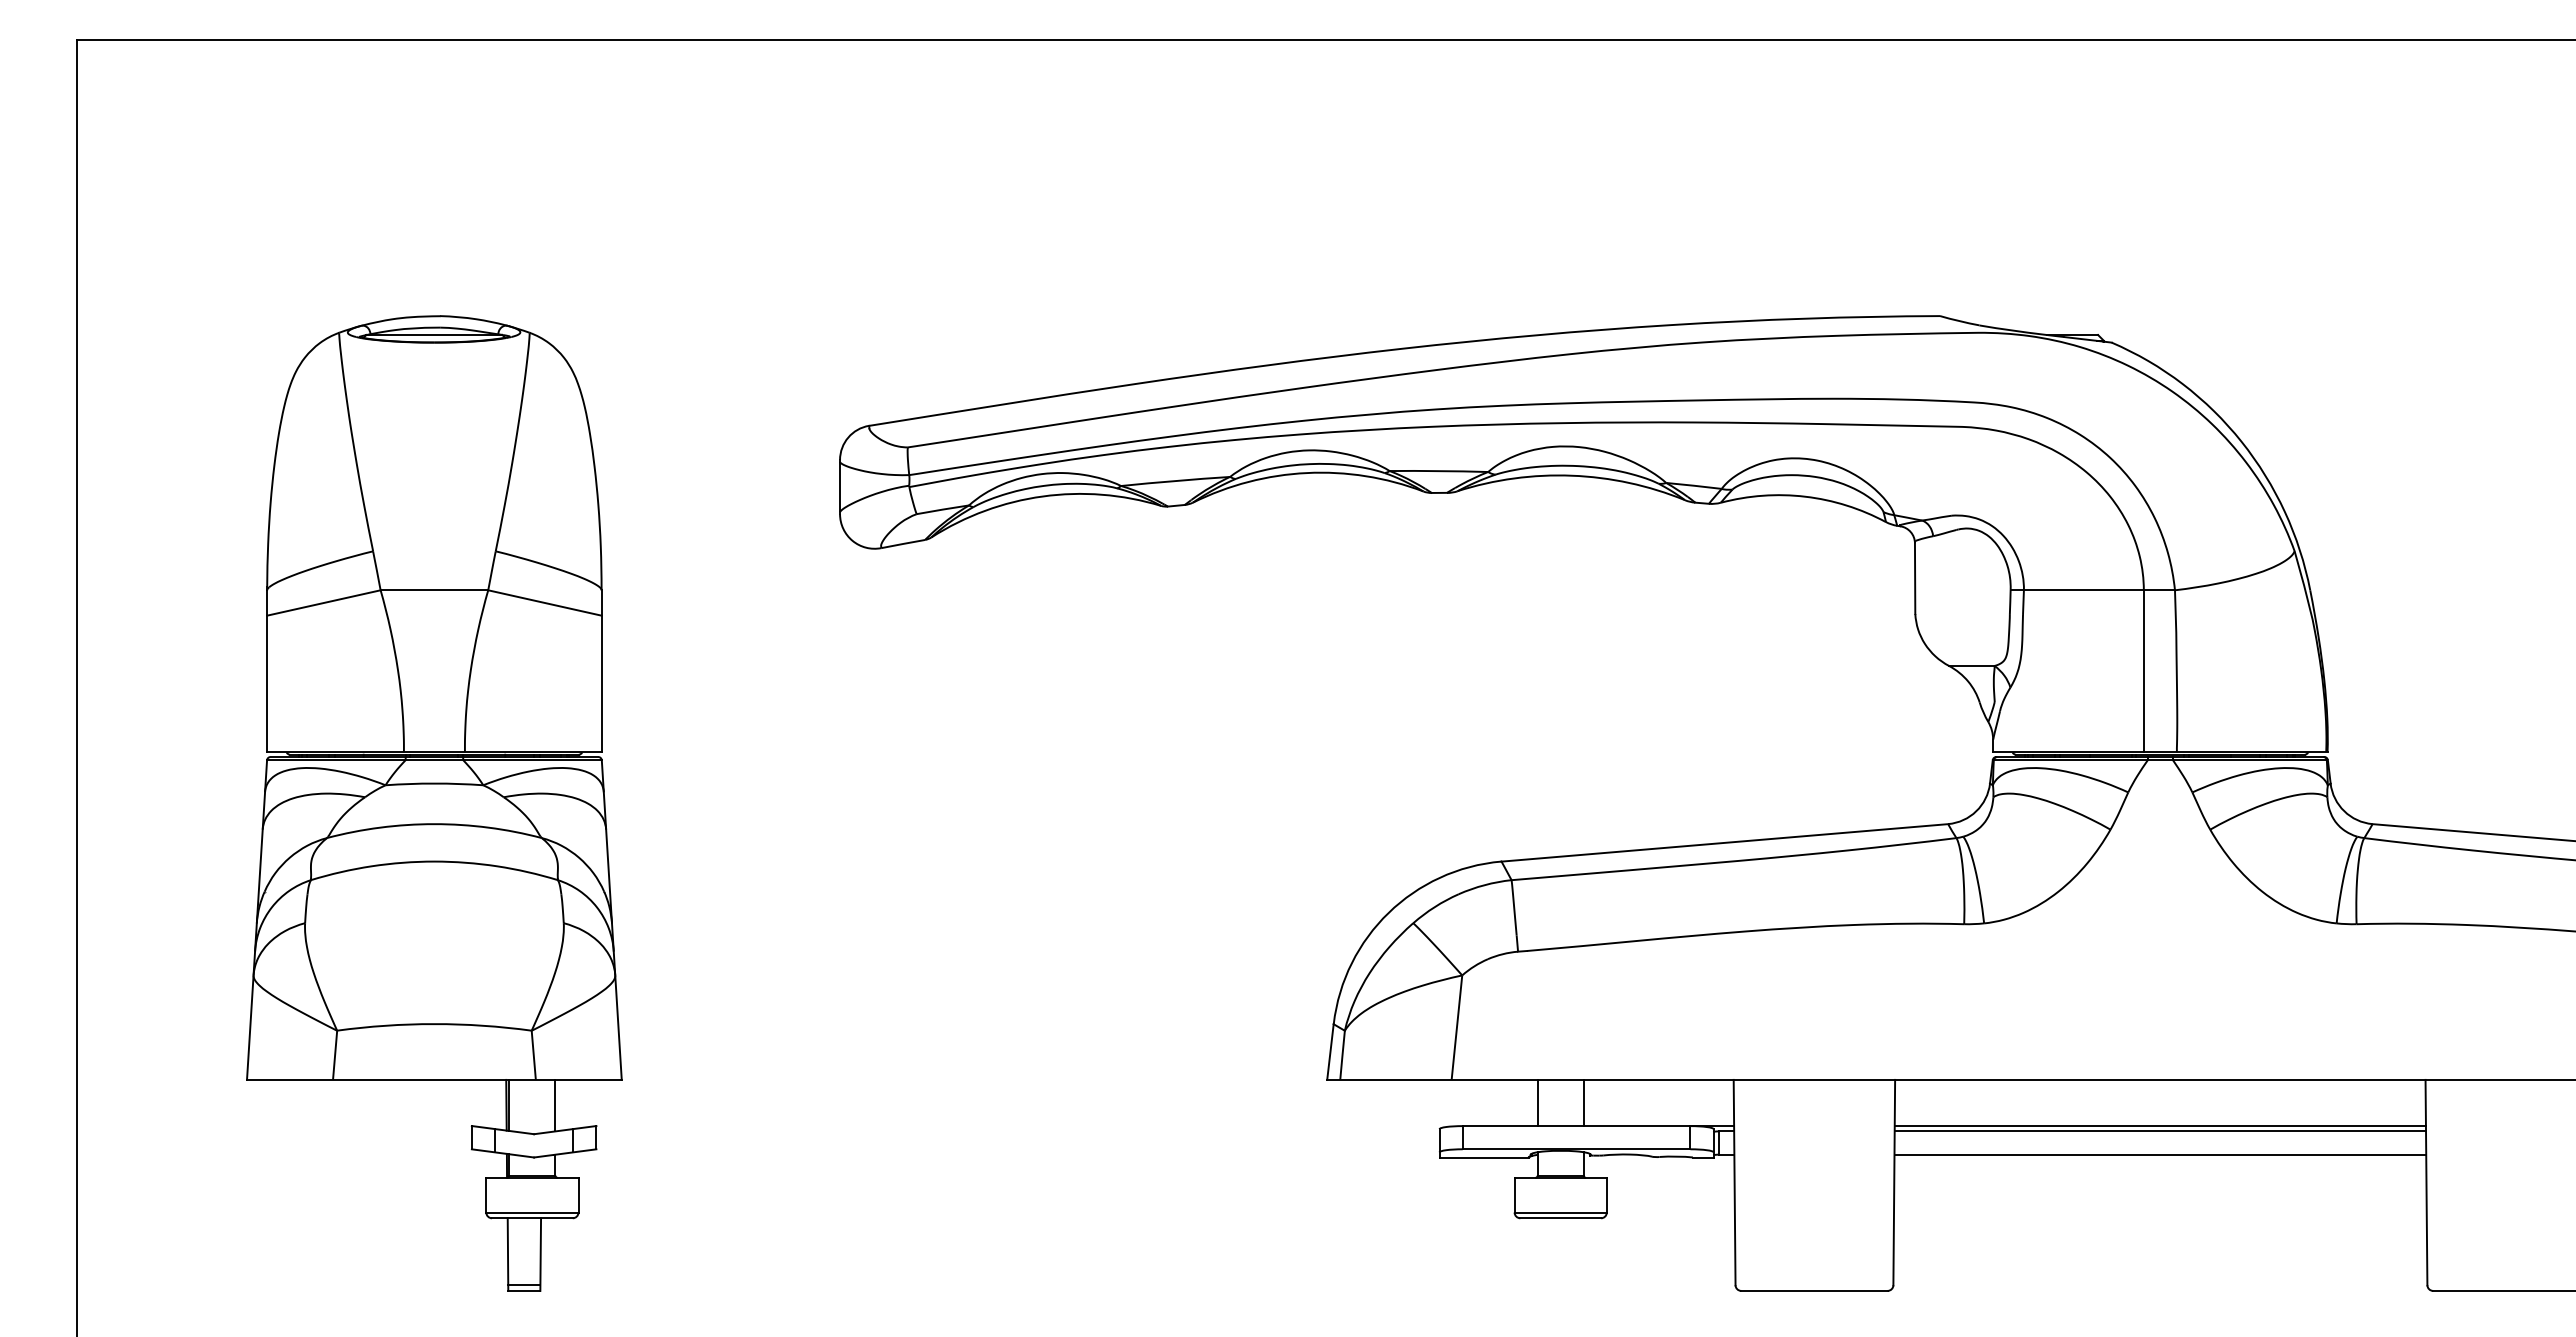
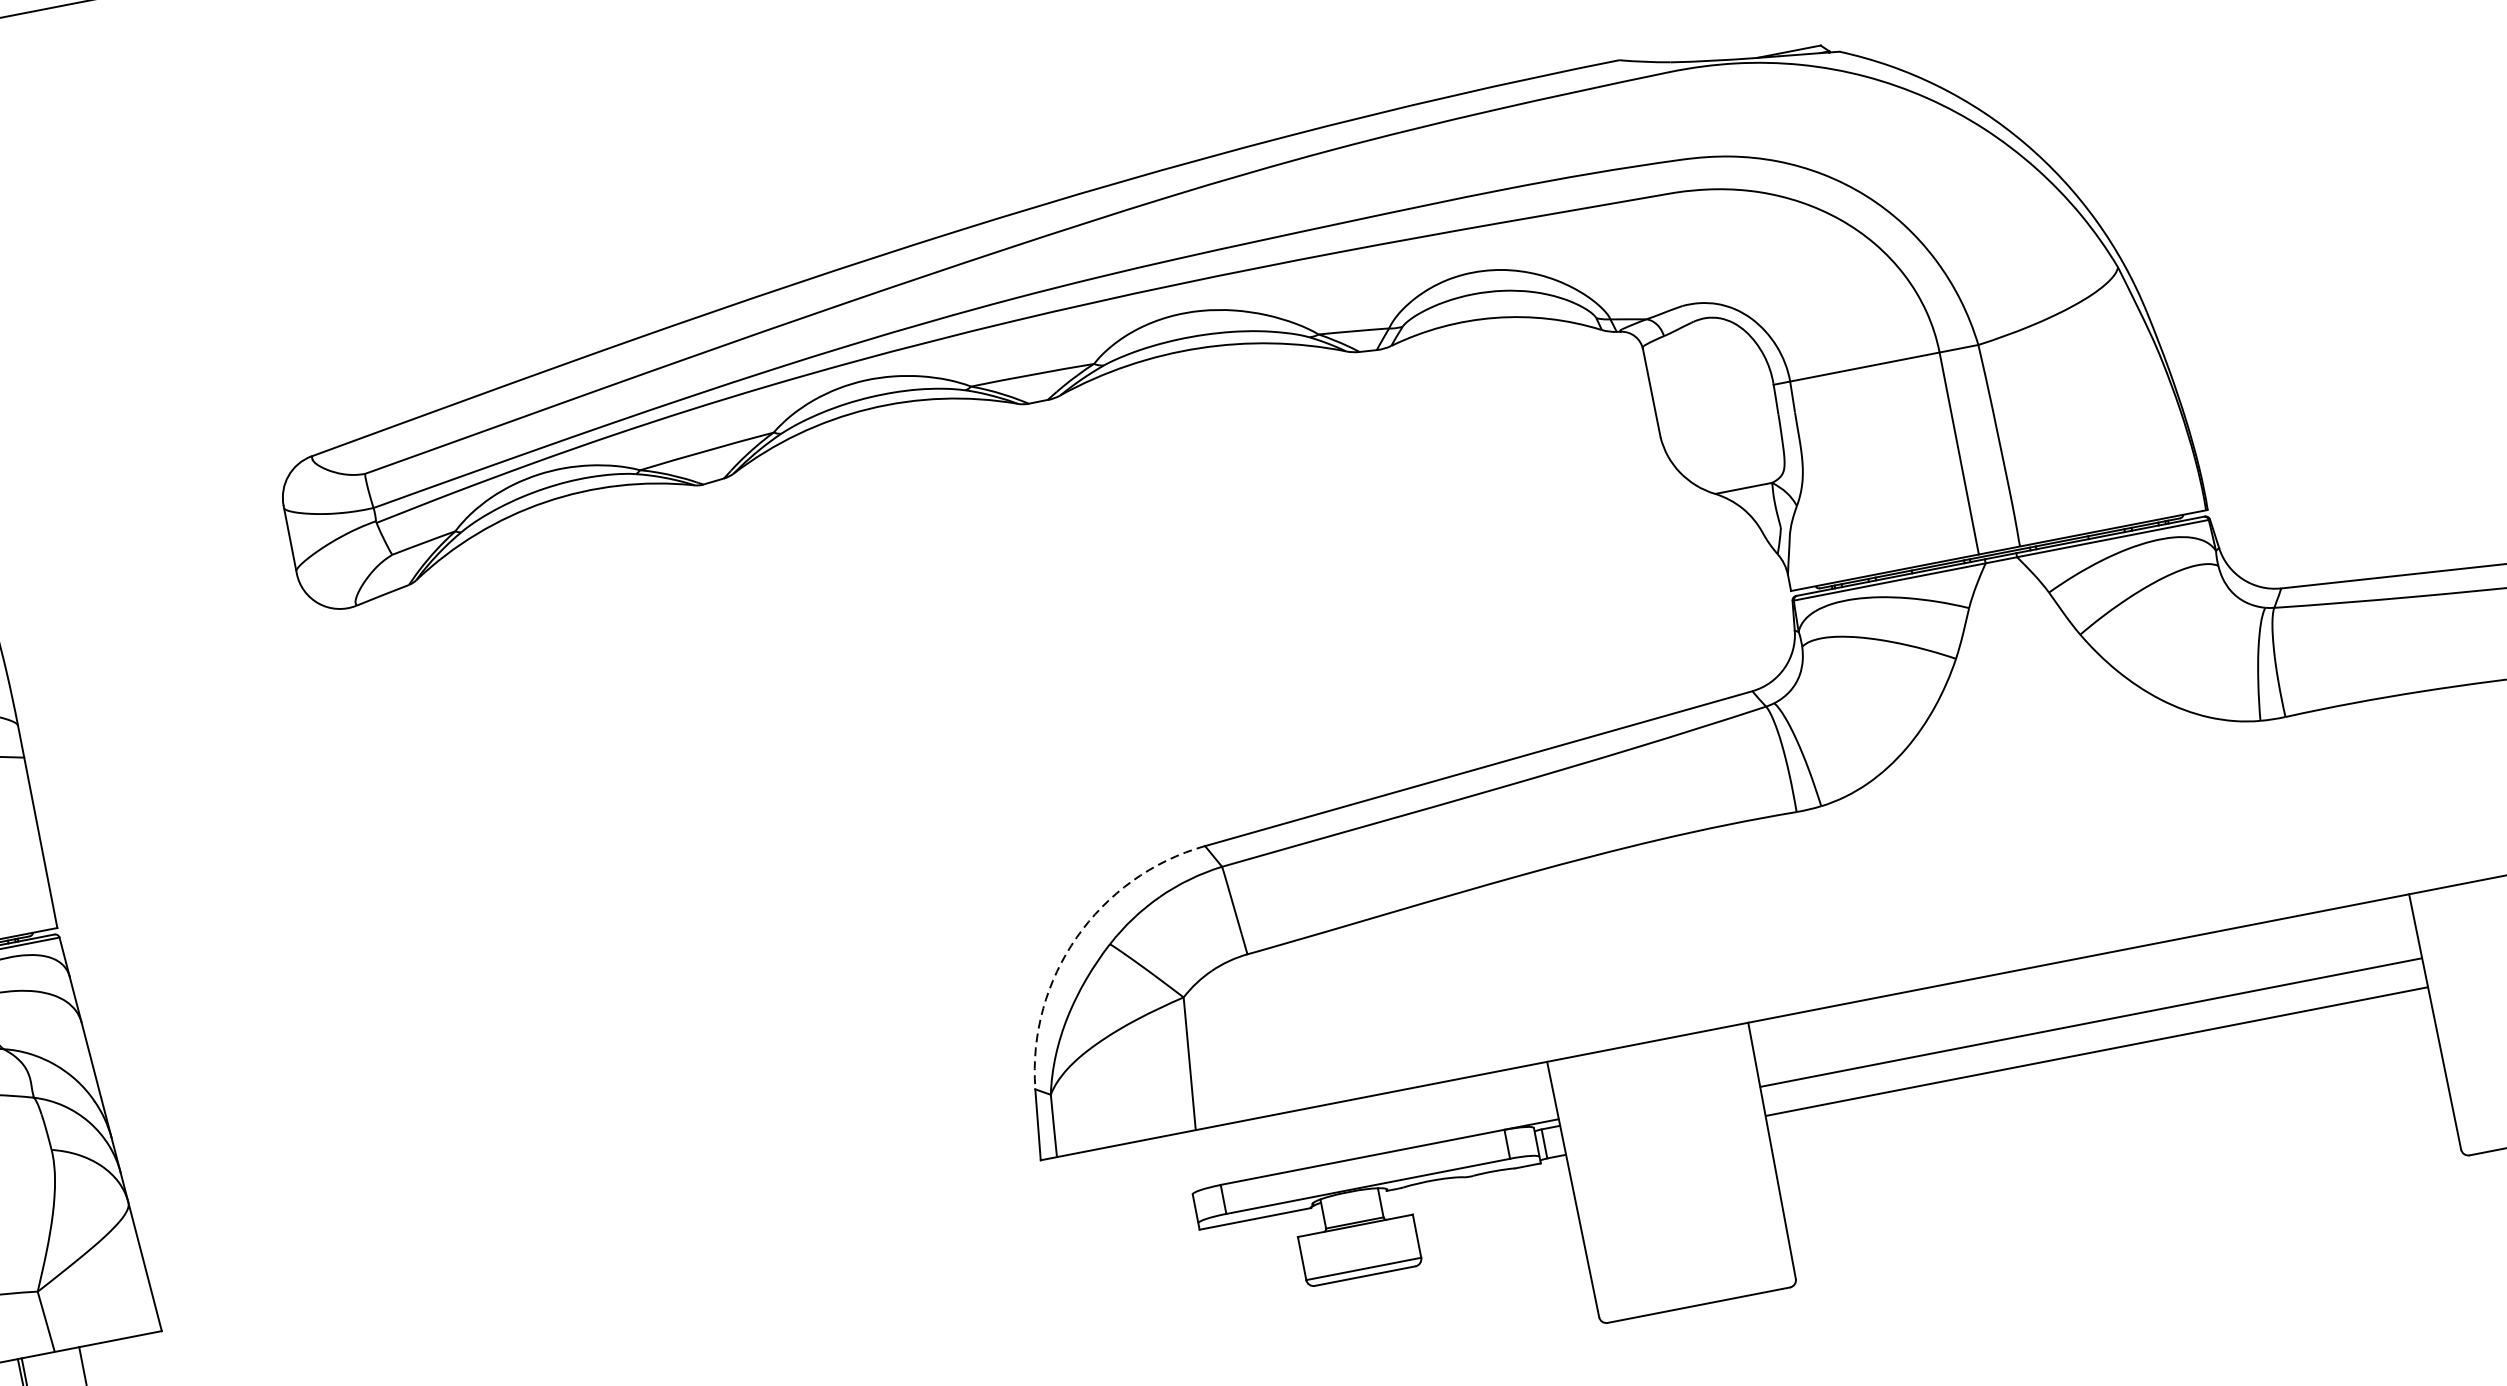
arc: (1388, 912) -> (1076, 936), solid -> dashed
line: (1537, 1102) -> (1308, 1137), removed
line: (1583, 1102) -> (1365, 1126), removed
line: (2160, 1126) -> (2090, 1016), removed

